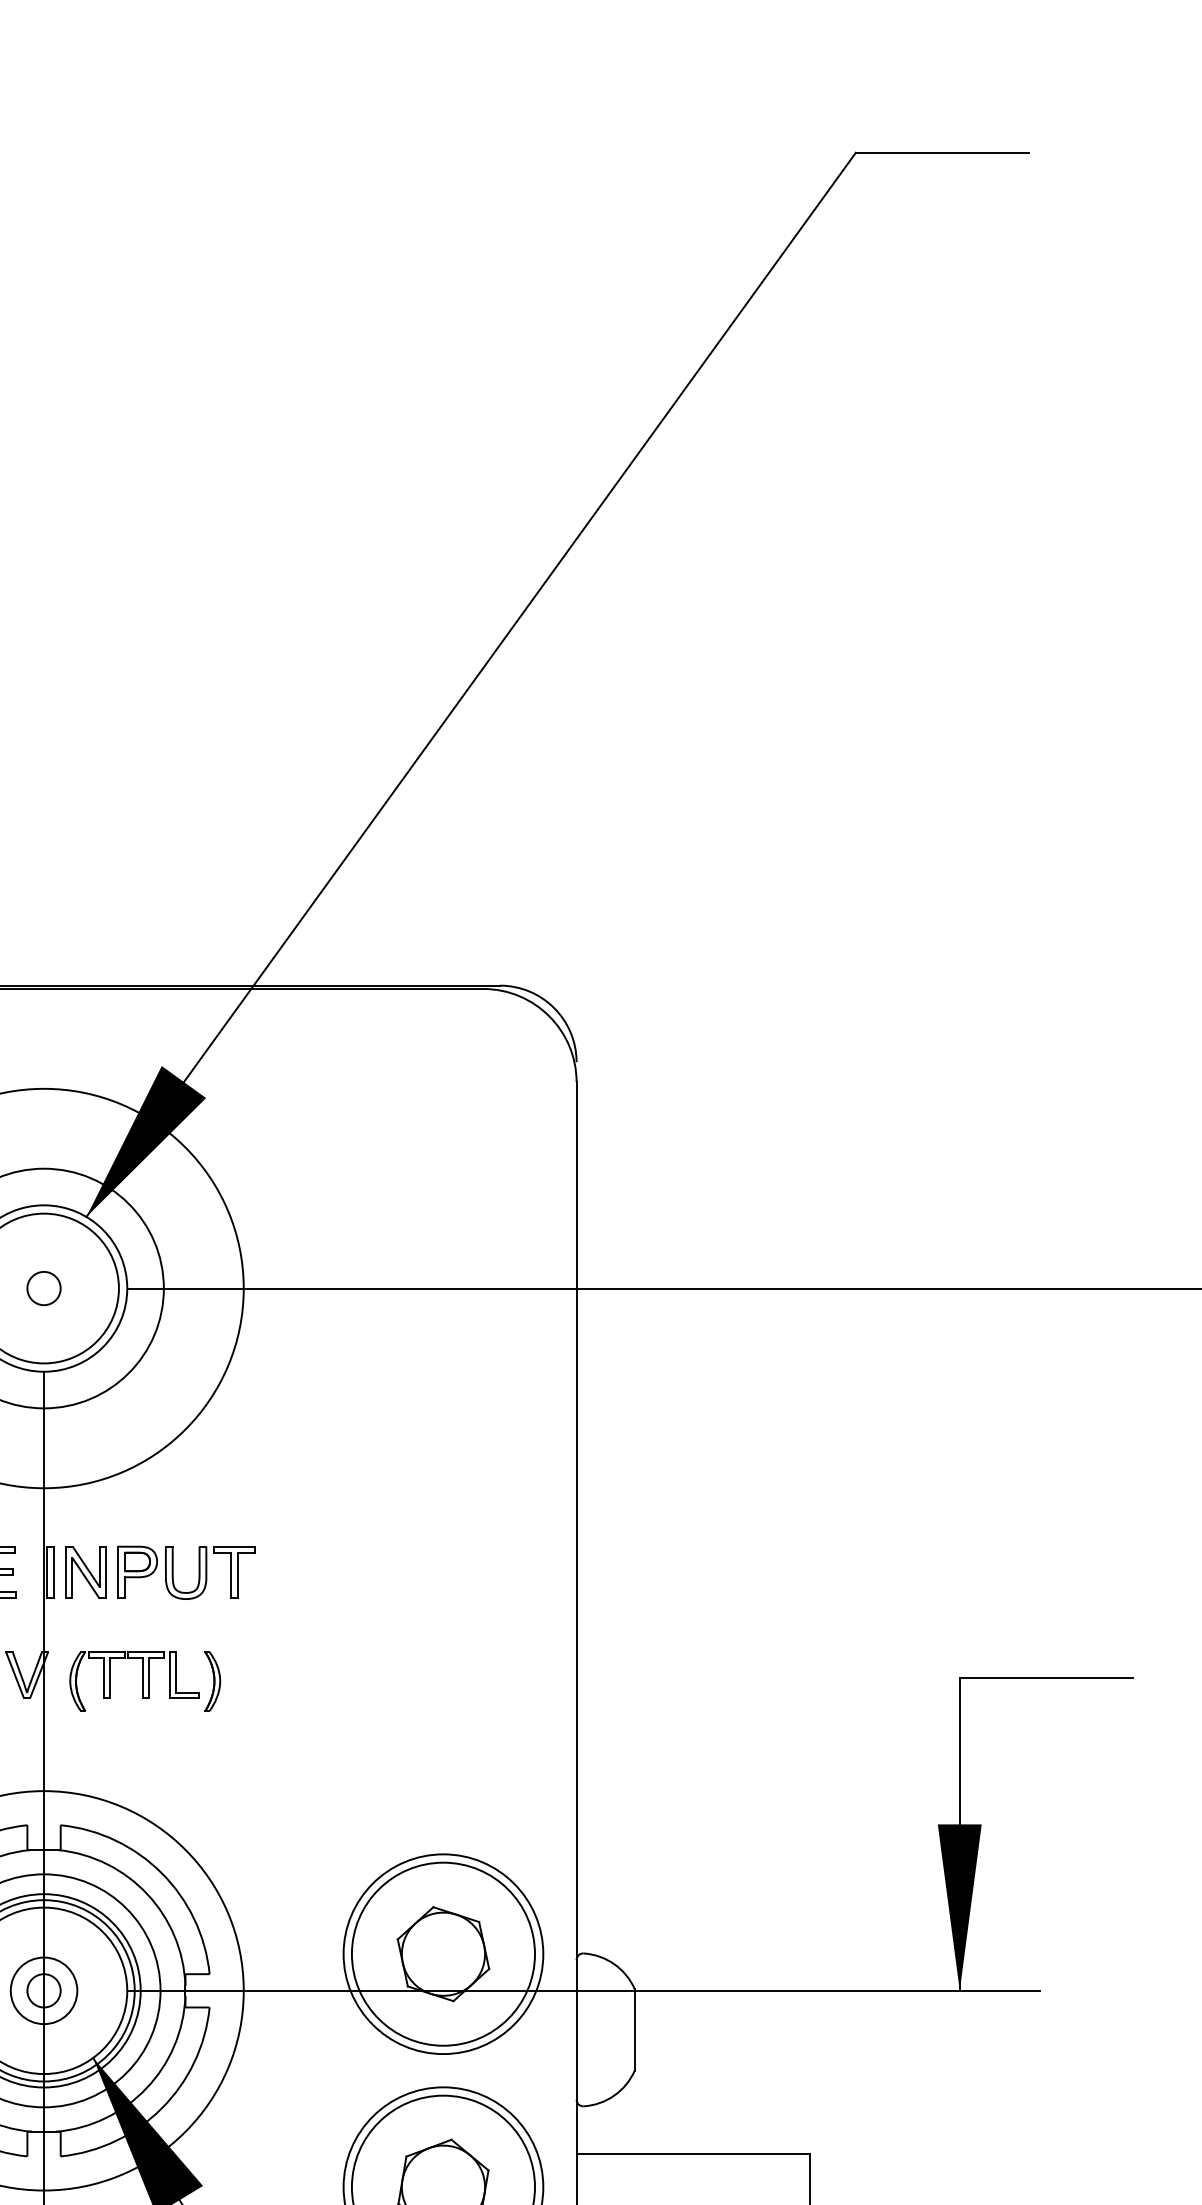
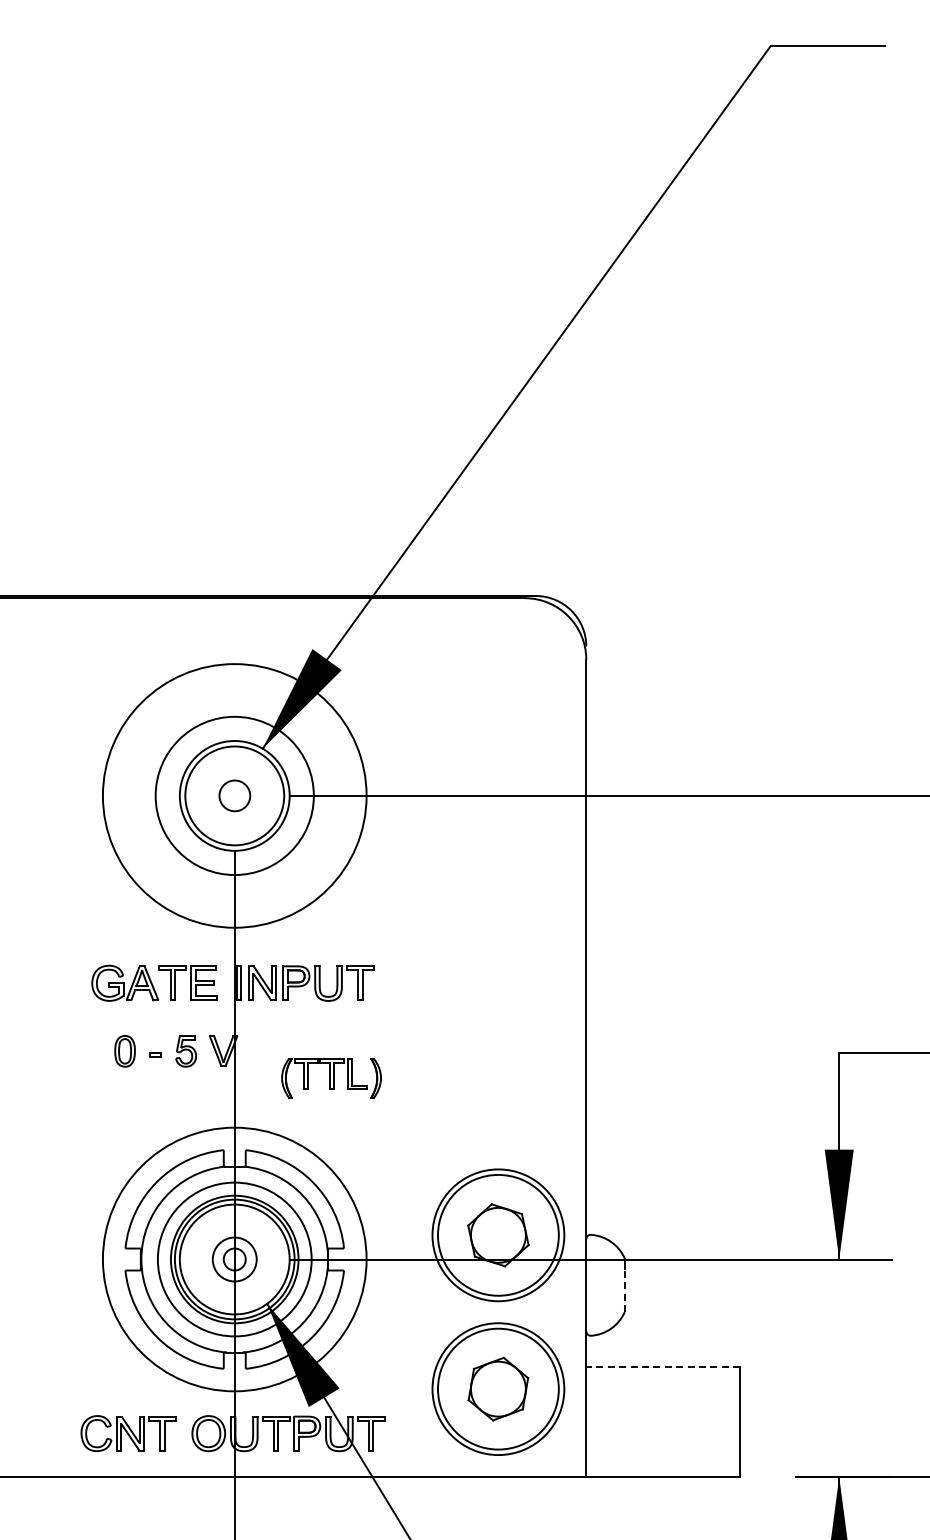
circle: (43, 1287) -> (234, 795), size x1.4
part: (145, 1681) -> (331, 1078), moved
line: (634, 2037) -> (624, 1290), solid -> dashed
line: (693, 2154) -> (663, 1367), solid -> dashed

